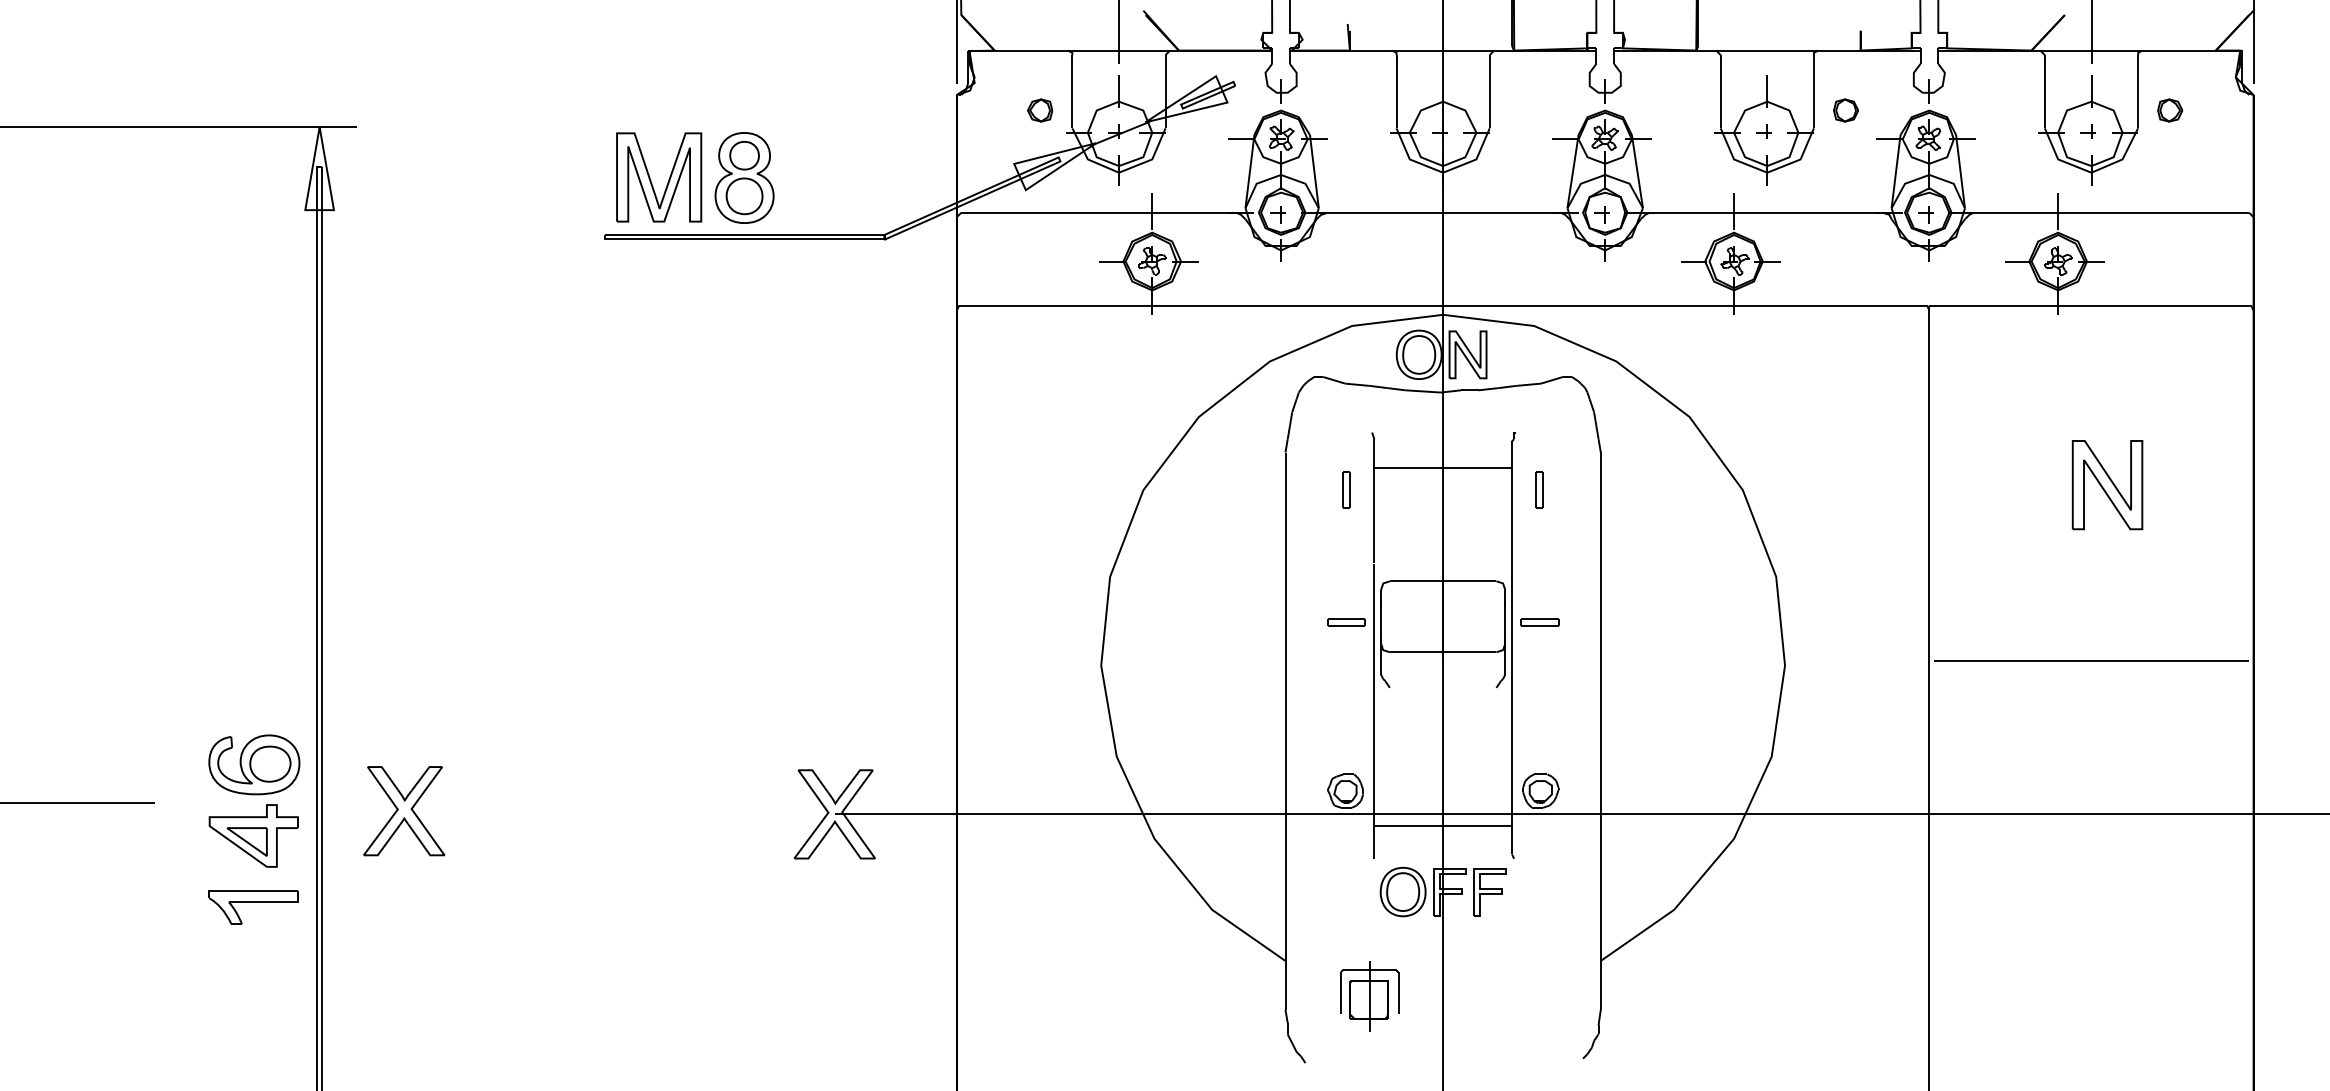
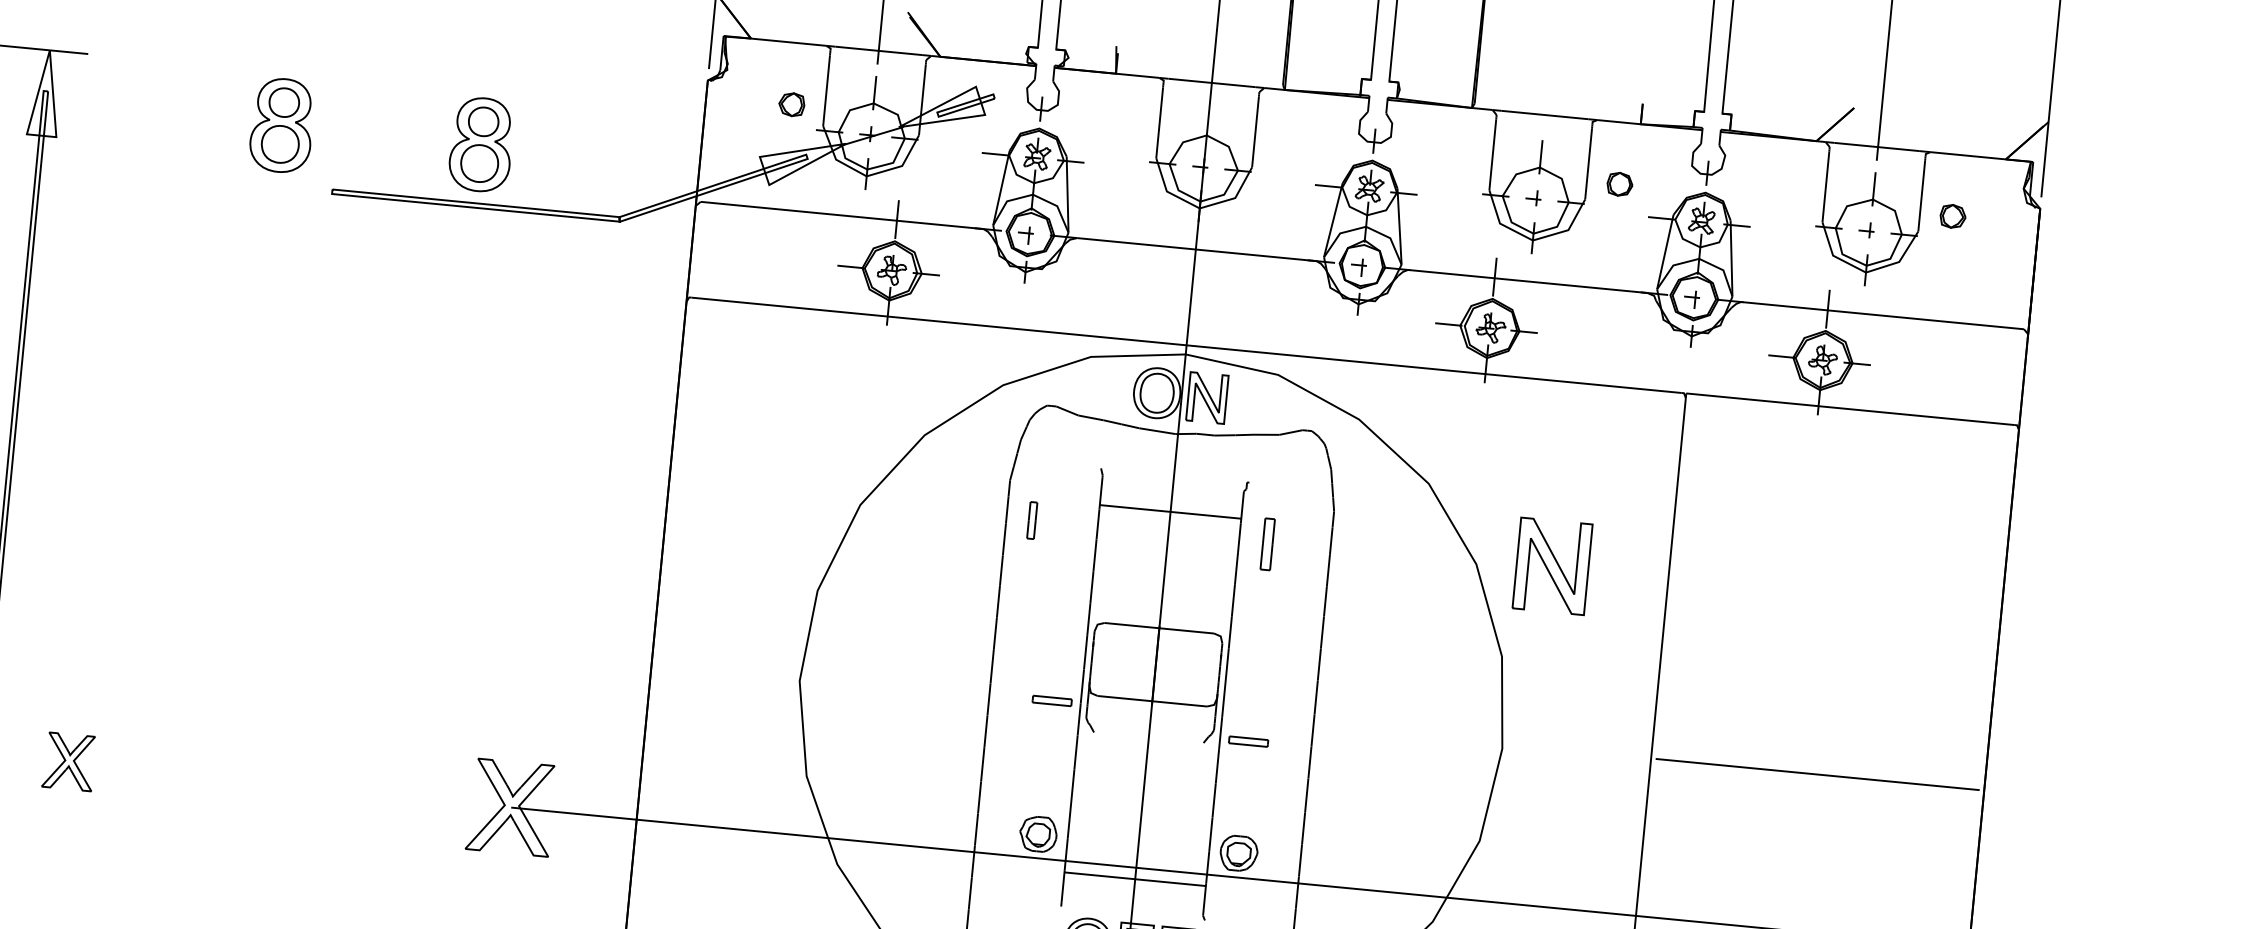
part: (550, 177) -> (282, 125), added
part: (651, 180) -> (385, 138), removed
part: (2107, 485) -> (1552, 566), moved
part: (1346, 489) -> (1032, 519), moved
part: (1539, 489) -> (1267, 543), size x1.4
part: (1346, 622) -> (1052, 701), moved
part: (1539, 622) -> (1248, 741), moved
part: (404, 811) -> (69, 762), size x0.6

